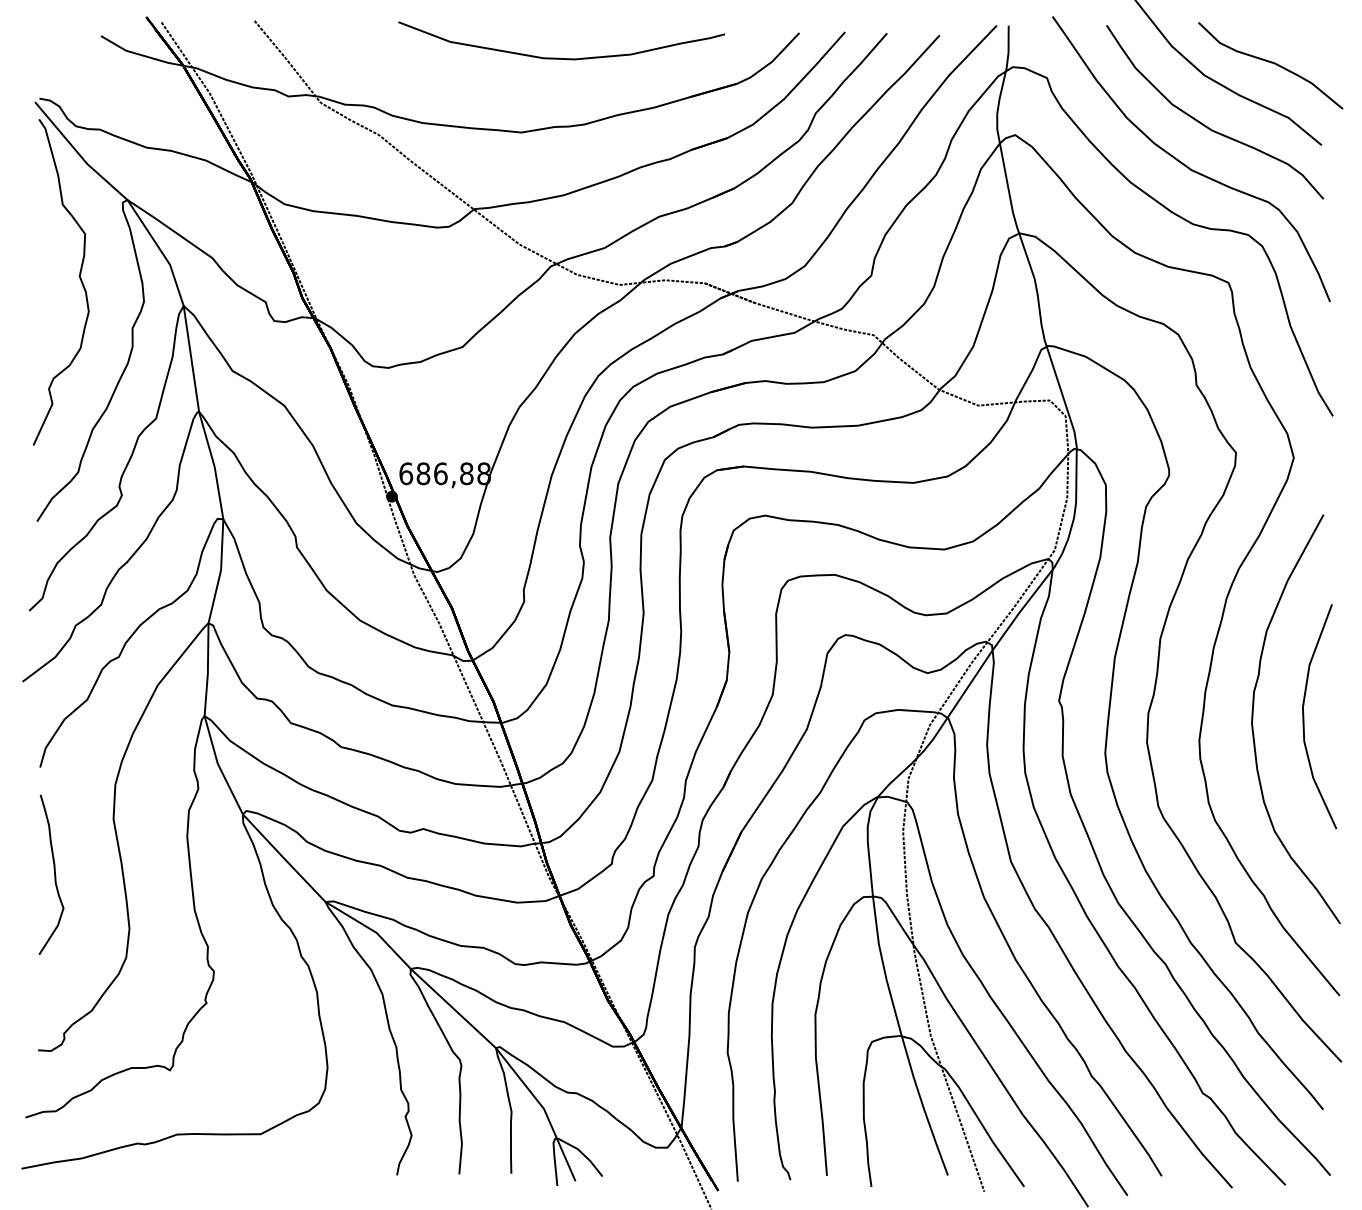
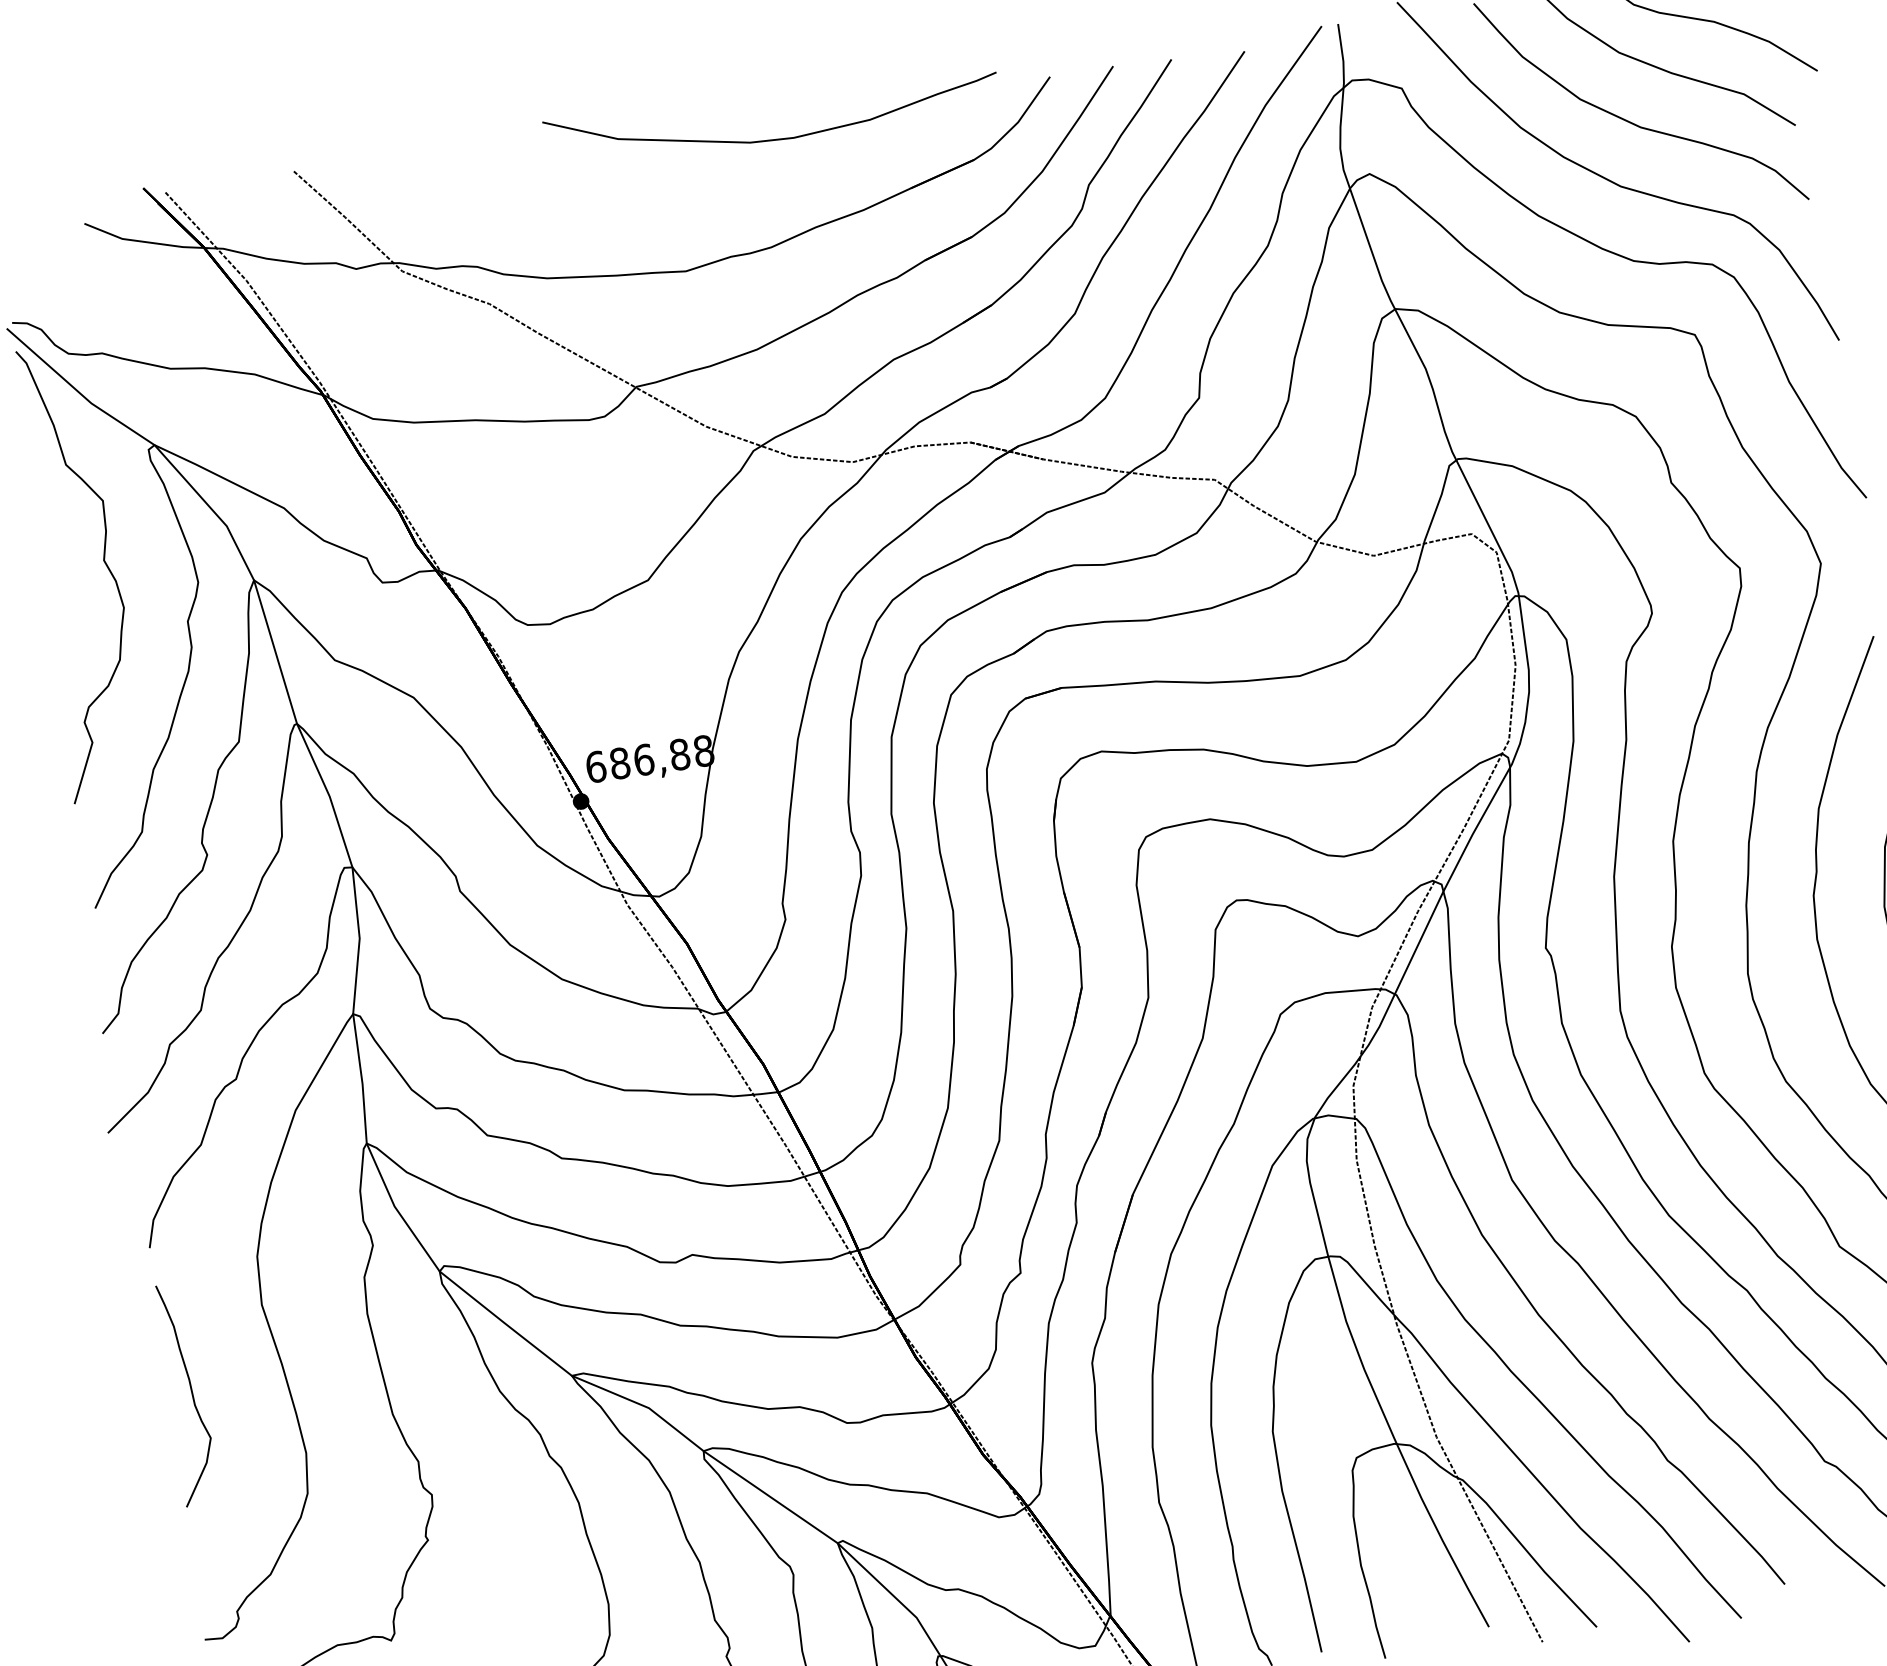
part: (558, 57) -> (770, 138), moved

